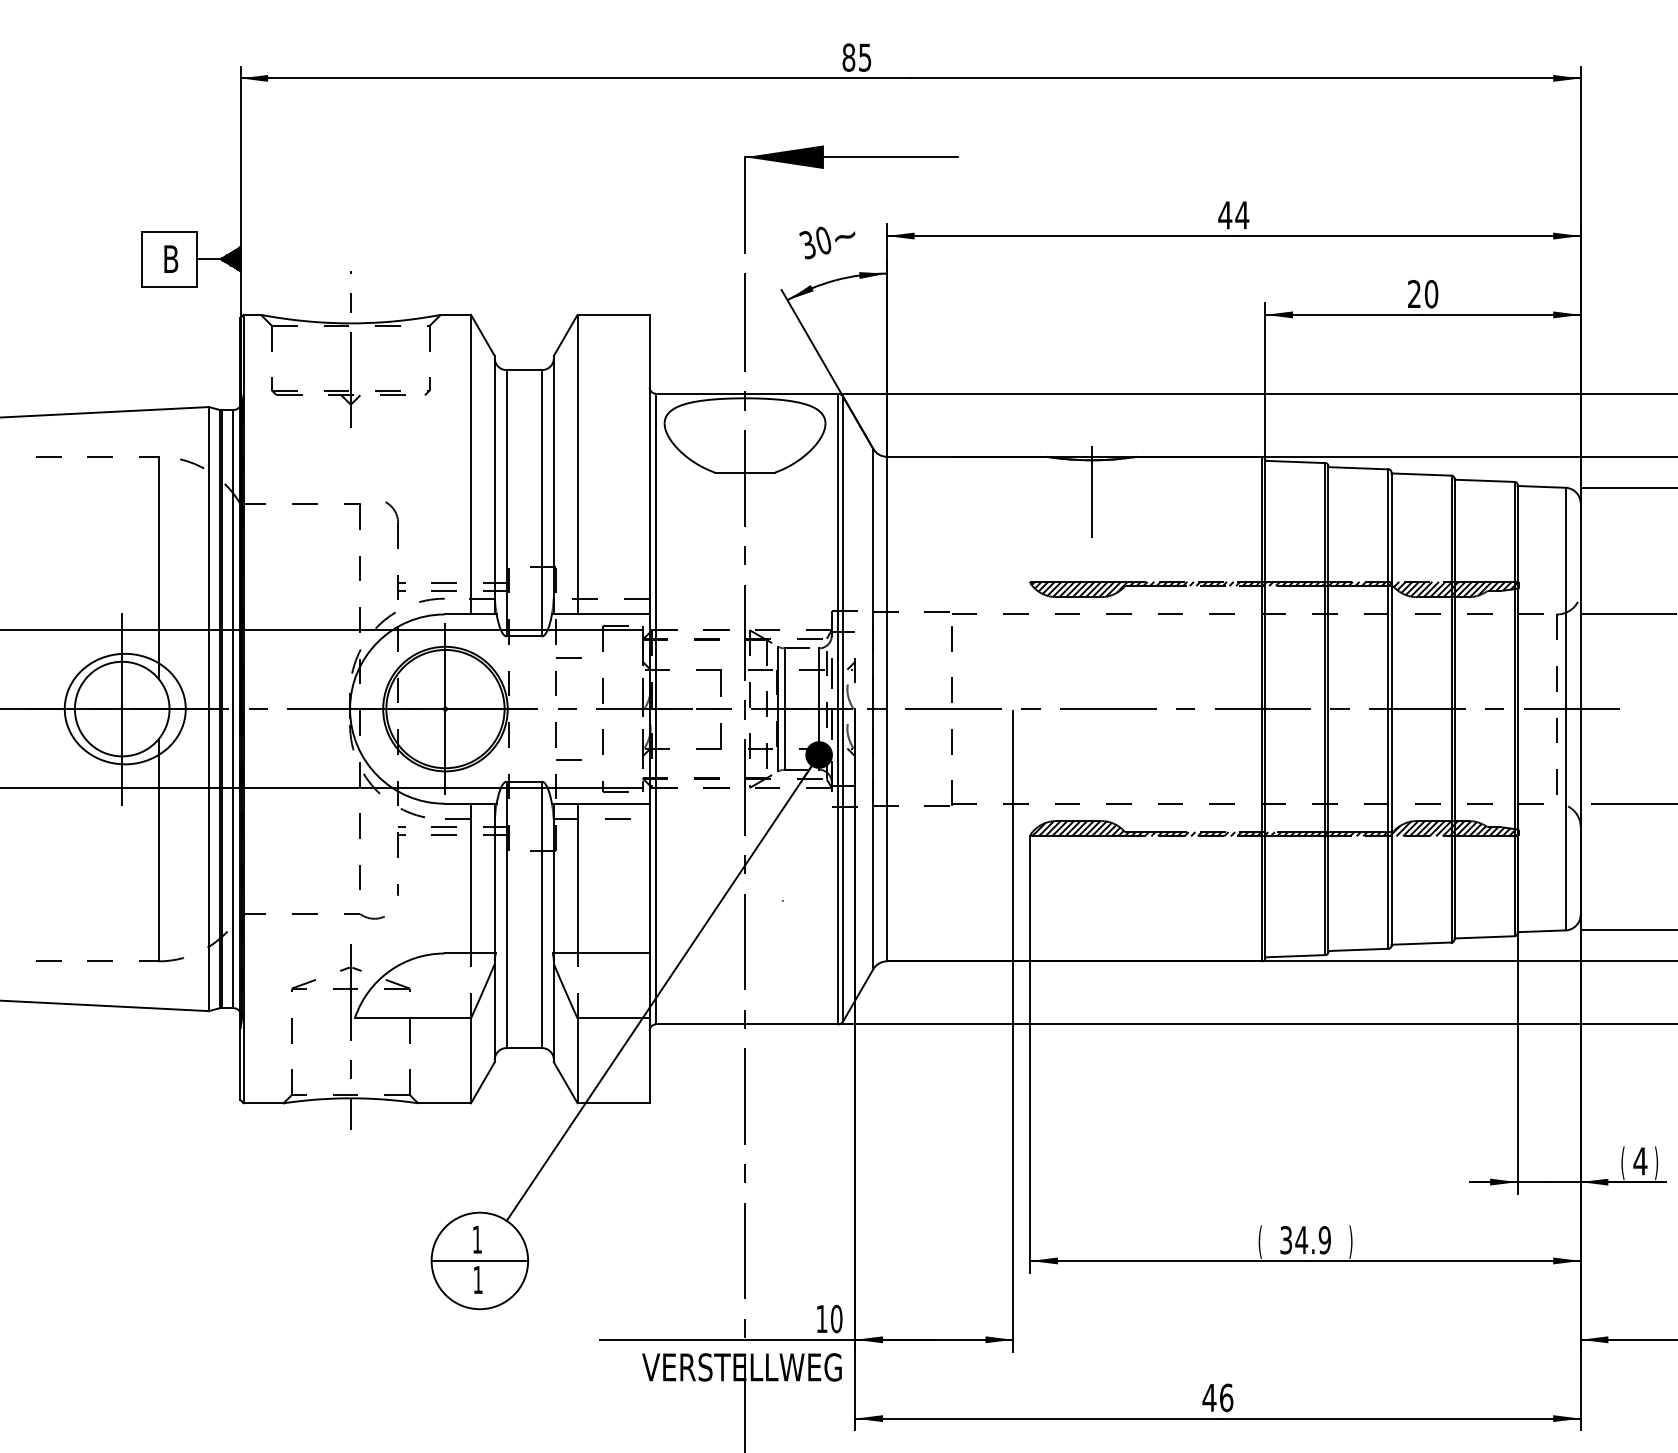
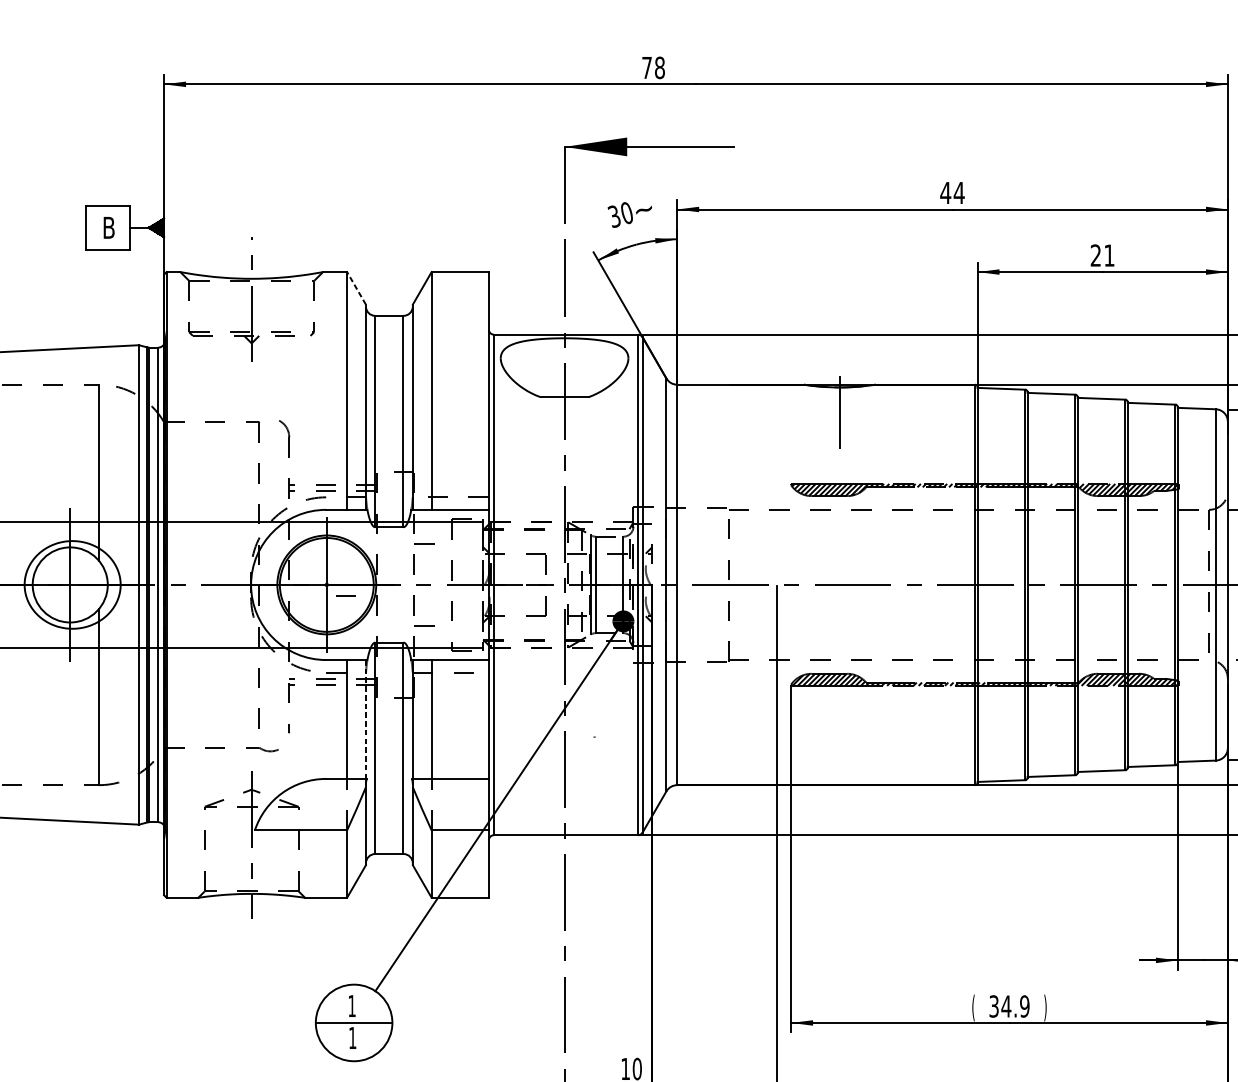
text: (856, 57) -> (653, 67), 85 -> 78
text: (1431, 294) -> (1109, 255), 20 -> 21
line: (482, 335) -> (356, 288), solid -> dashed
line: (469, 722) -> (345, 595), added
line: (494, 878) -> (365, 719), solid -> dashed

